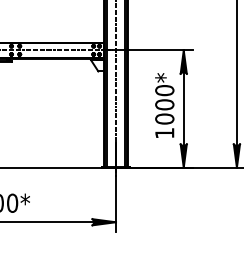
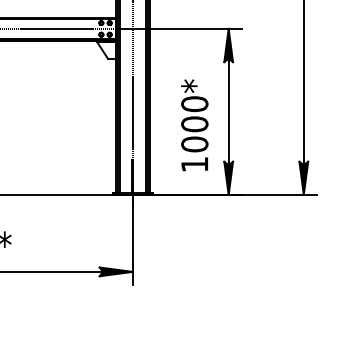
text: (164, 105) -> (194, 125), moved

